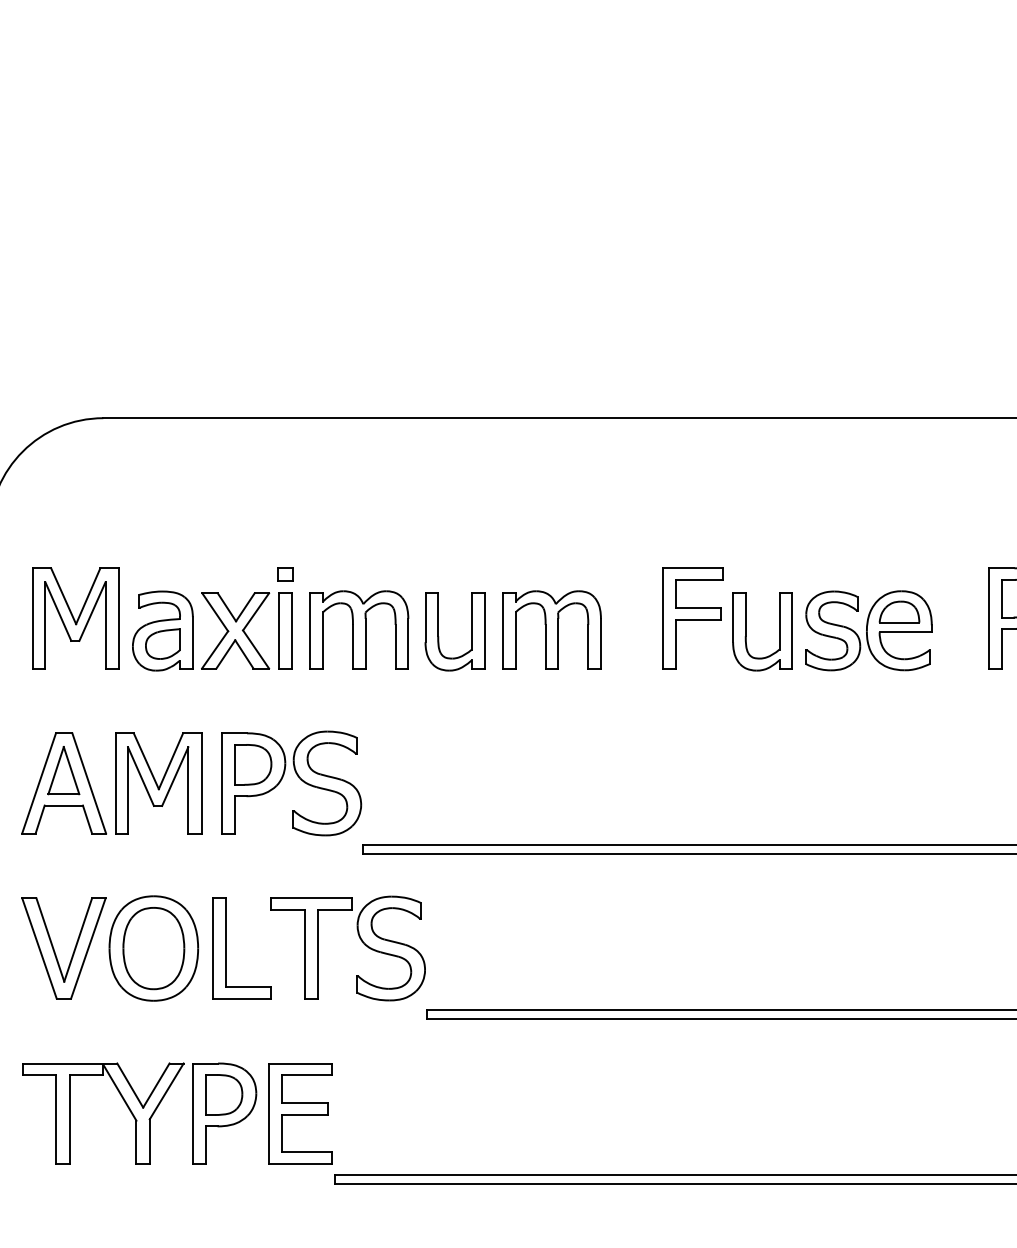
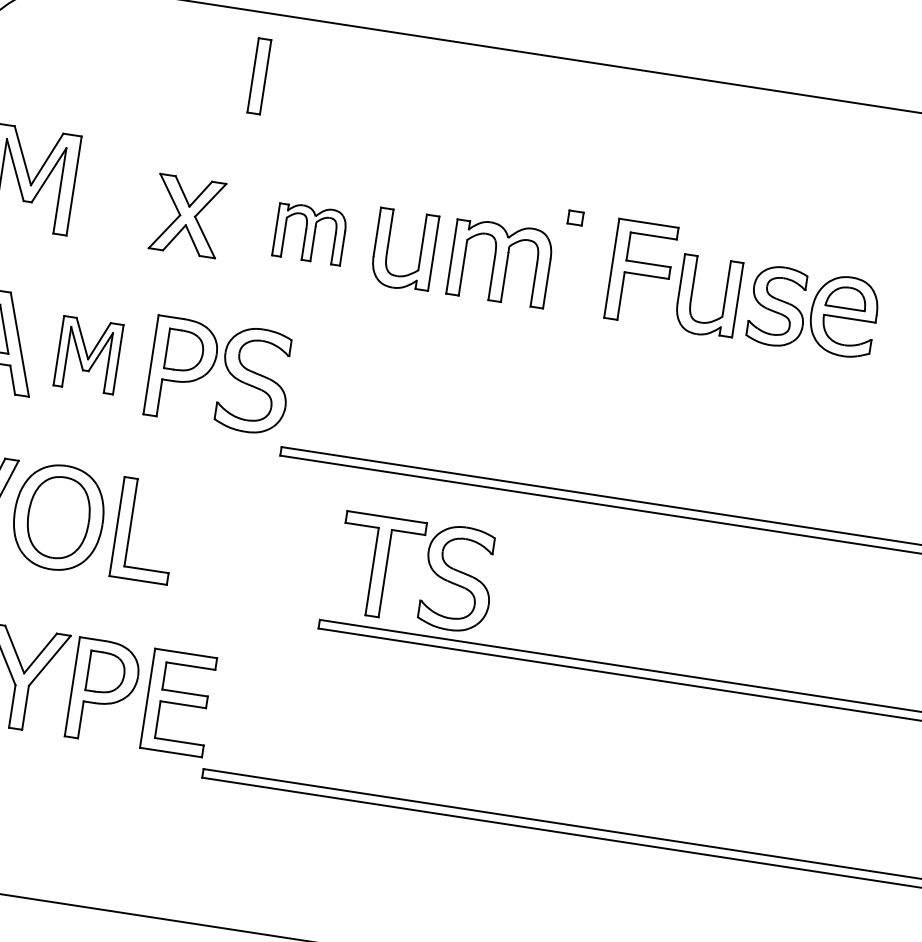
part: (285, 574) -> (575, 218), moved
part: (359, 629) -> (310, 233), size x0.7
part: (162, 630) -> (115, 204), removed
part: (285, 630) -> (259, 75), moved
part: (158, 783) -> (88, 355), size x0.7
part: (360, 940) -> (429, 566), moved

